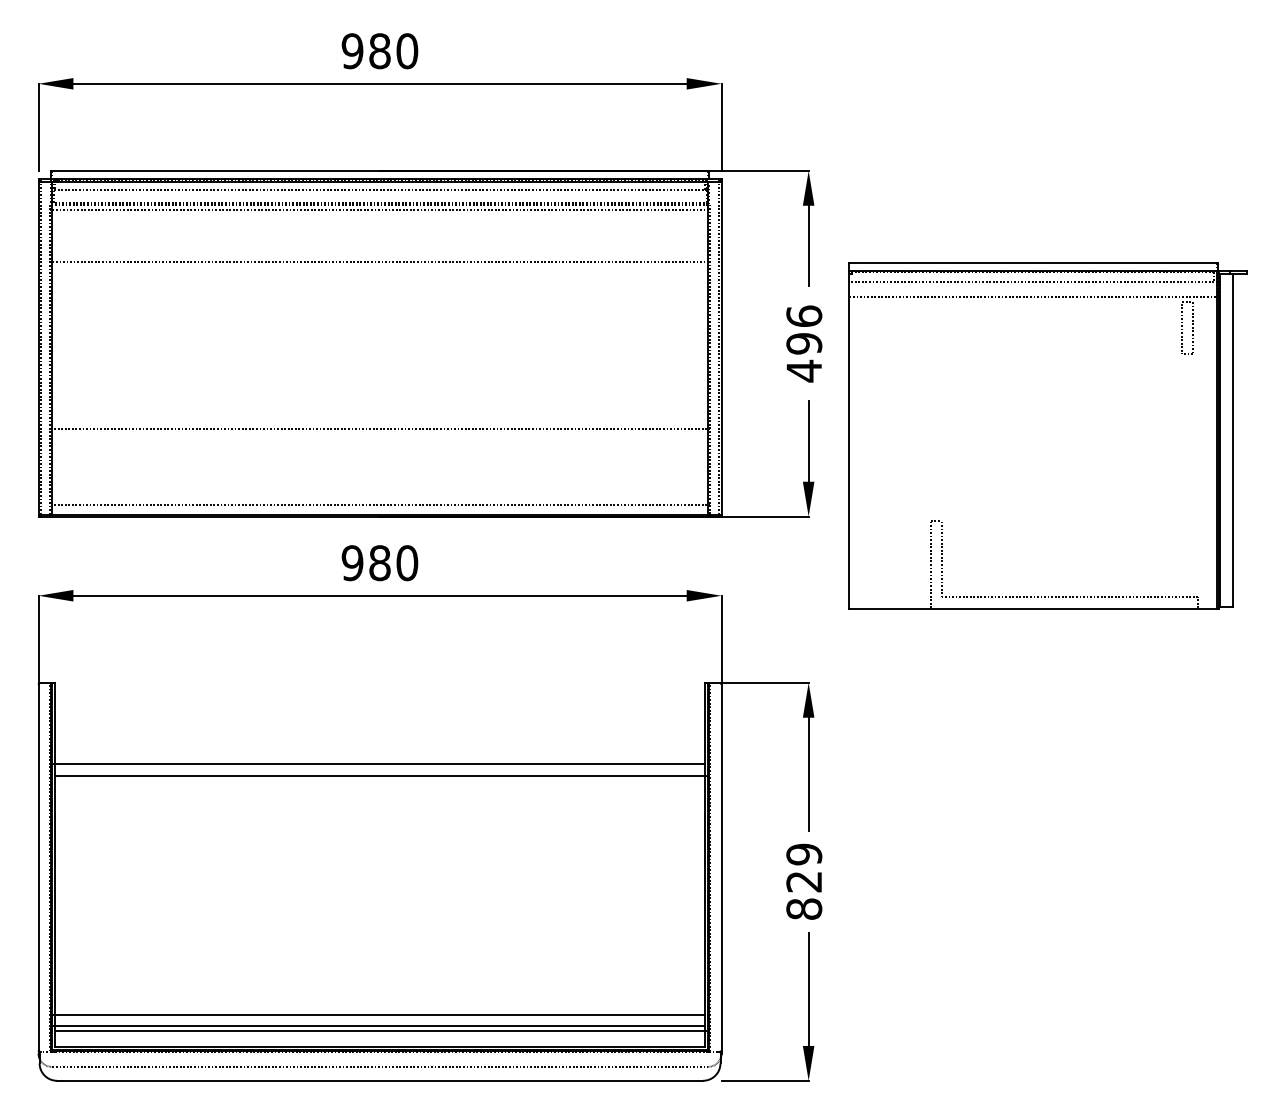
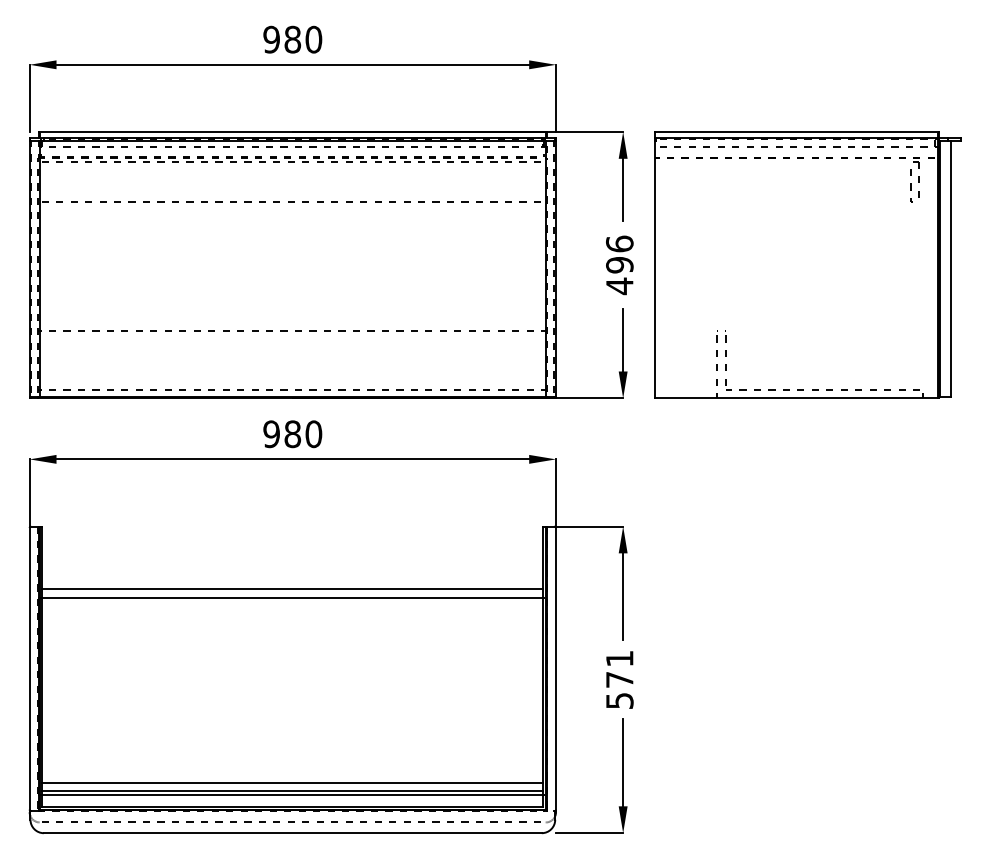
part: (1047, 435) -> (807, 264), moved
text: (804, 881) -> (619, 679), 829 -> 571

